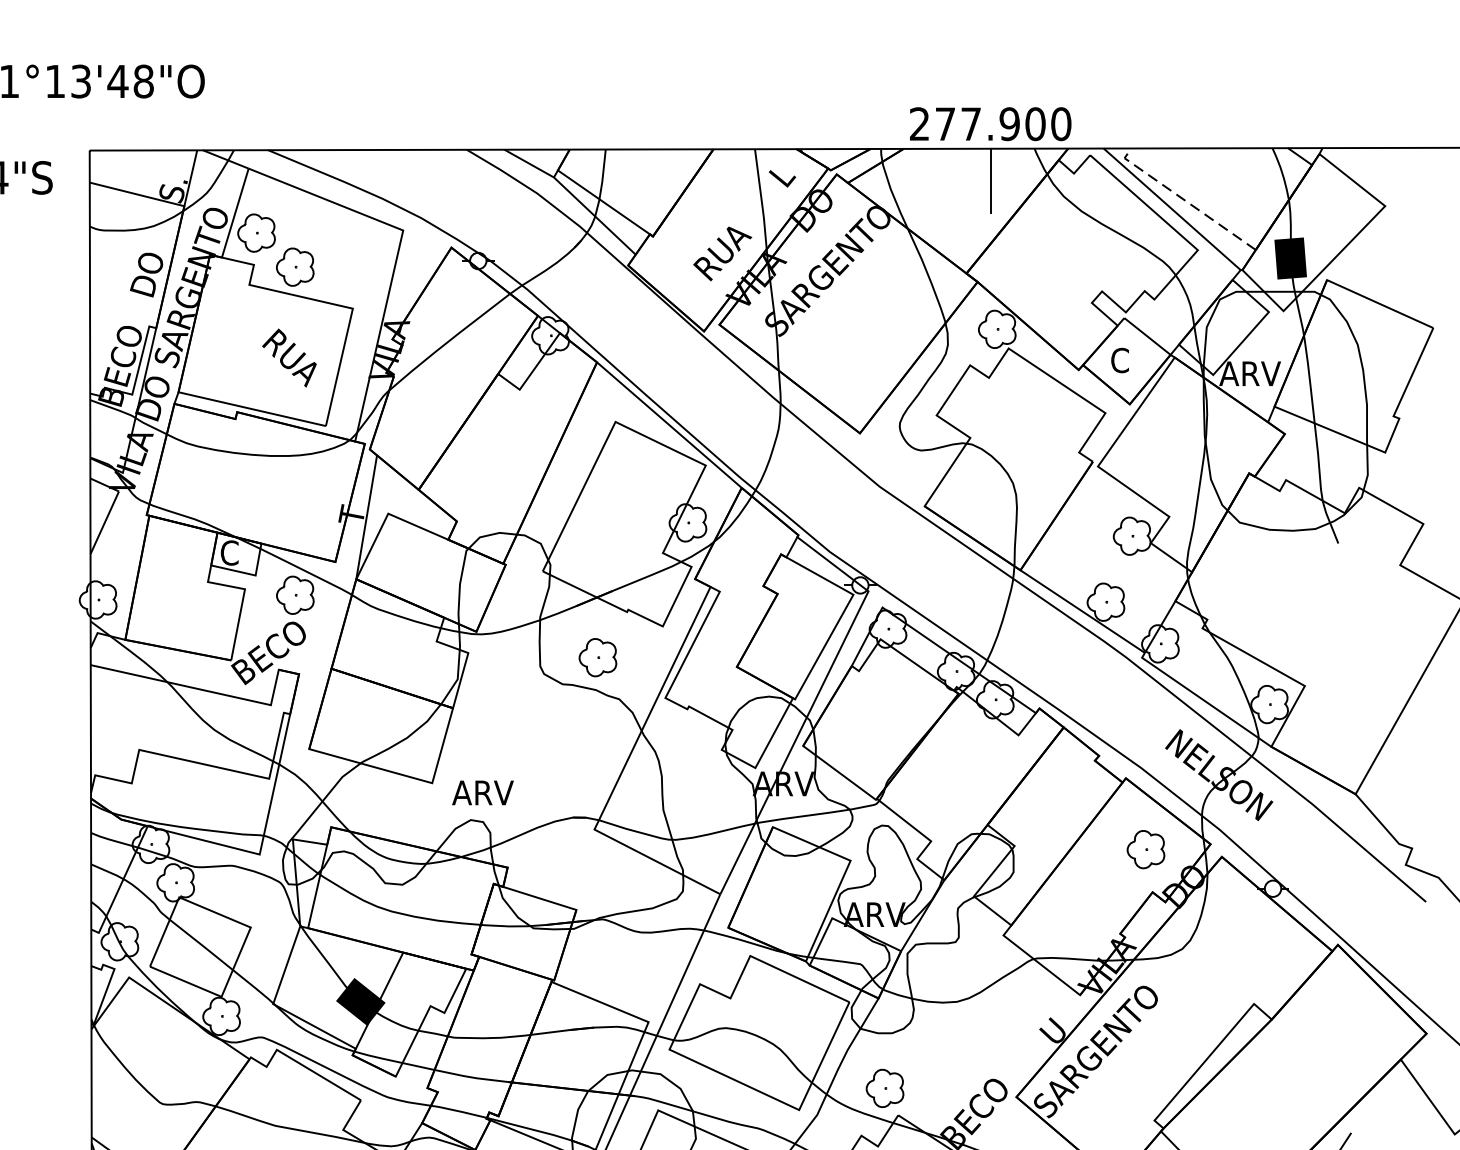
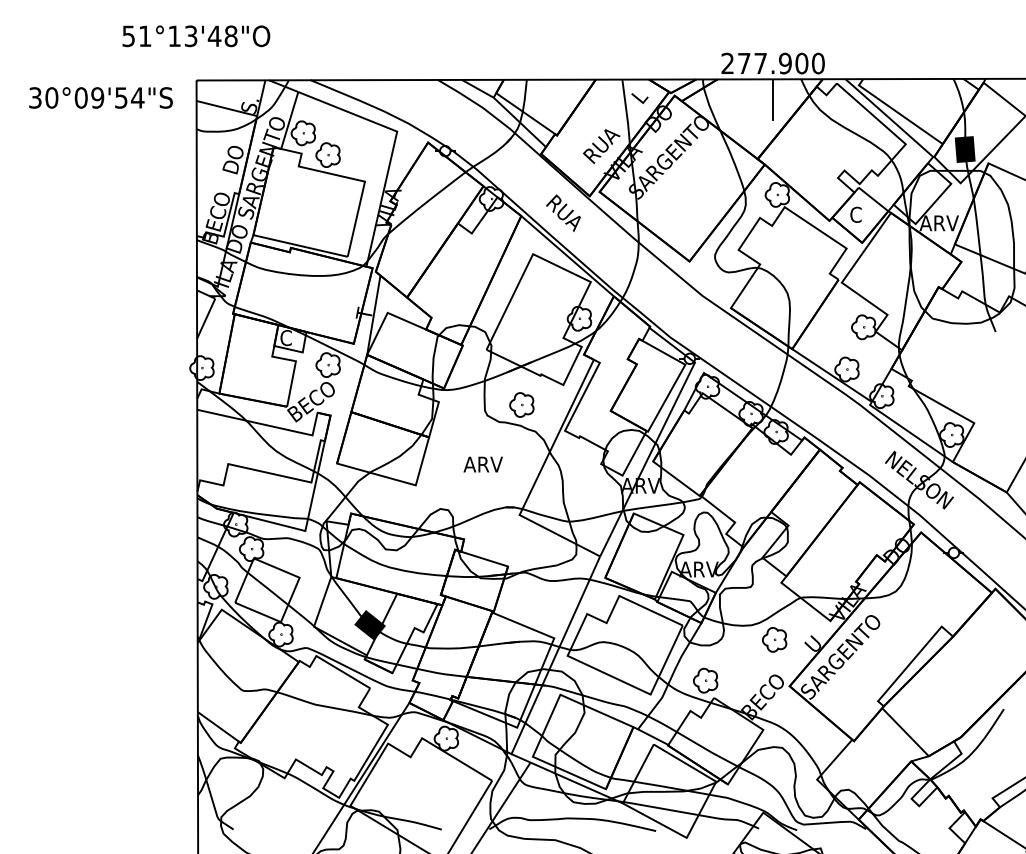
line: (1184, 200) -> (897, 112), dashed -> solid
text: (289, 356) -> (563, 212), moved
text: (481, 792) -> (482, 464), moved
part: (1145, 849) -> (774, 639), moved

